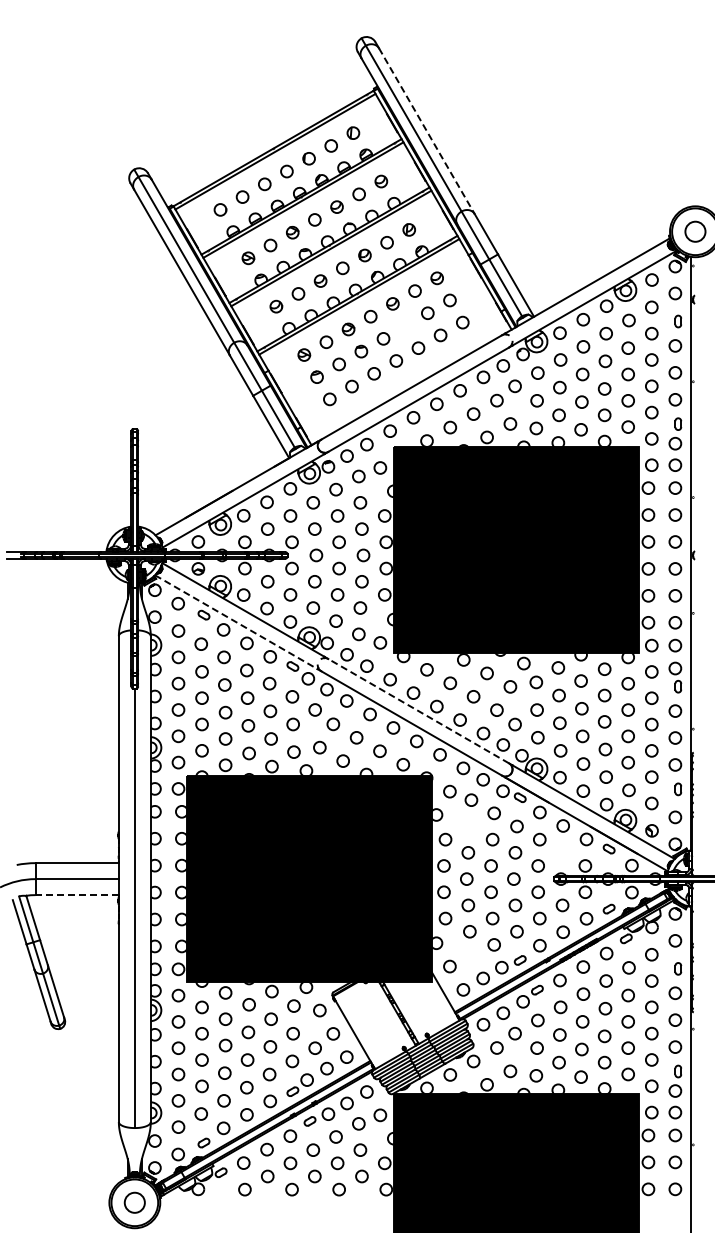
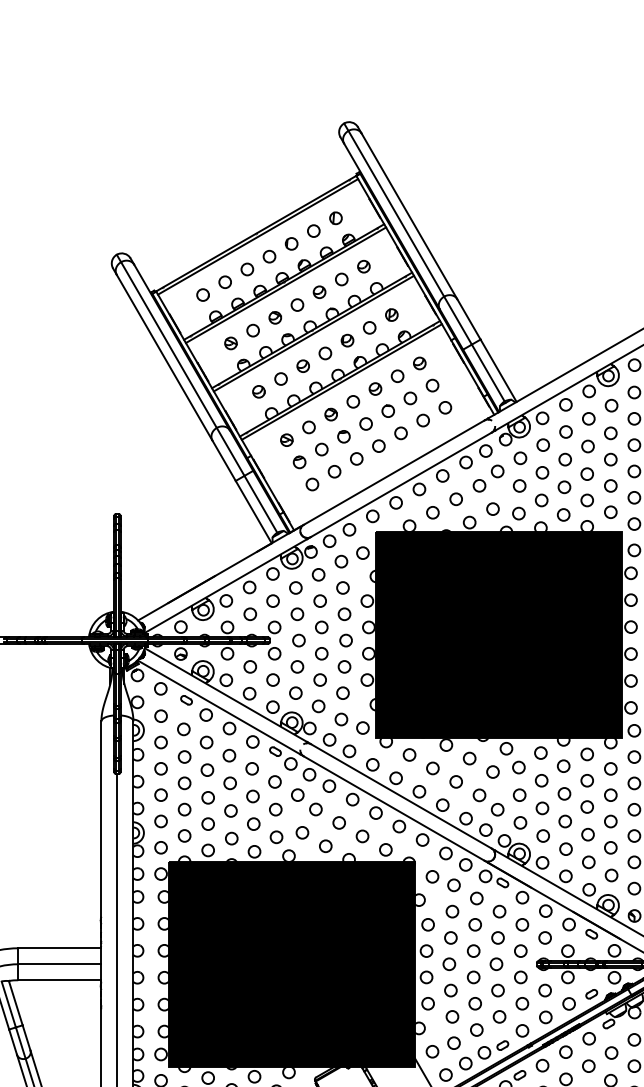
line: (426, 131) -> (409, 216), dashed -> solid
part: (405, 325) -> (388, 410), added
line: (236, 622) -> (219, 707), dashed -> solid
line: (418, 710) -> (401, 795), dashed -> solid
circle: (469, 826) -> (452, 911), added
circle: (562, 852) -> (545, 937), added
line: (77, 895) -> (60, 980), dashed -> solid
circle: (471, 957) -> (454, 1042), added

